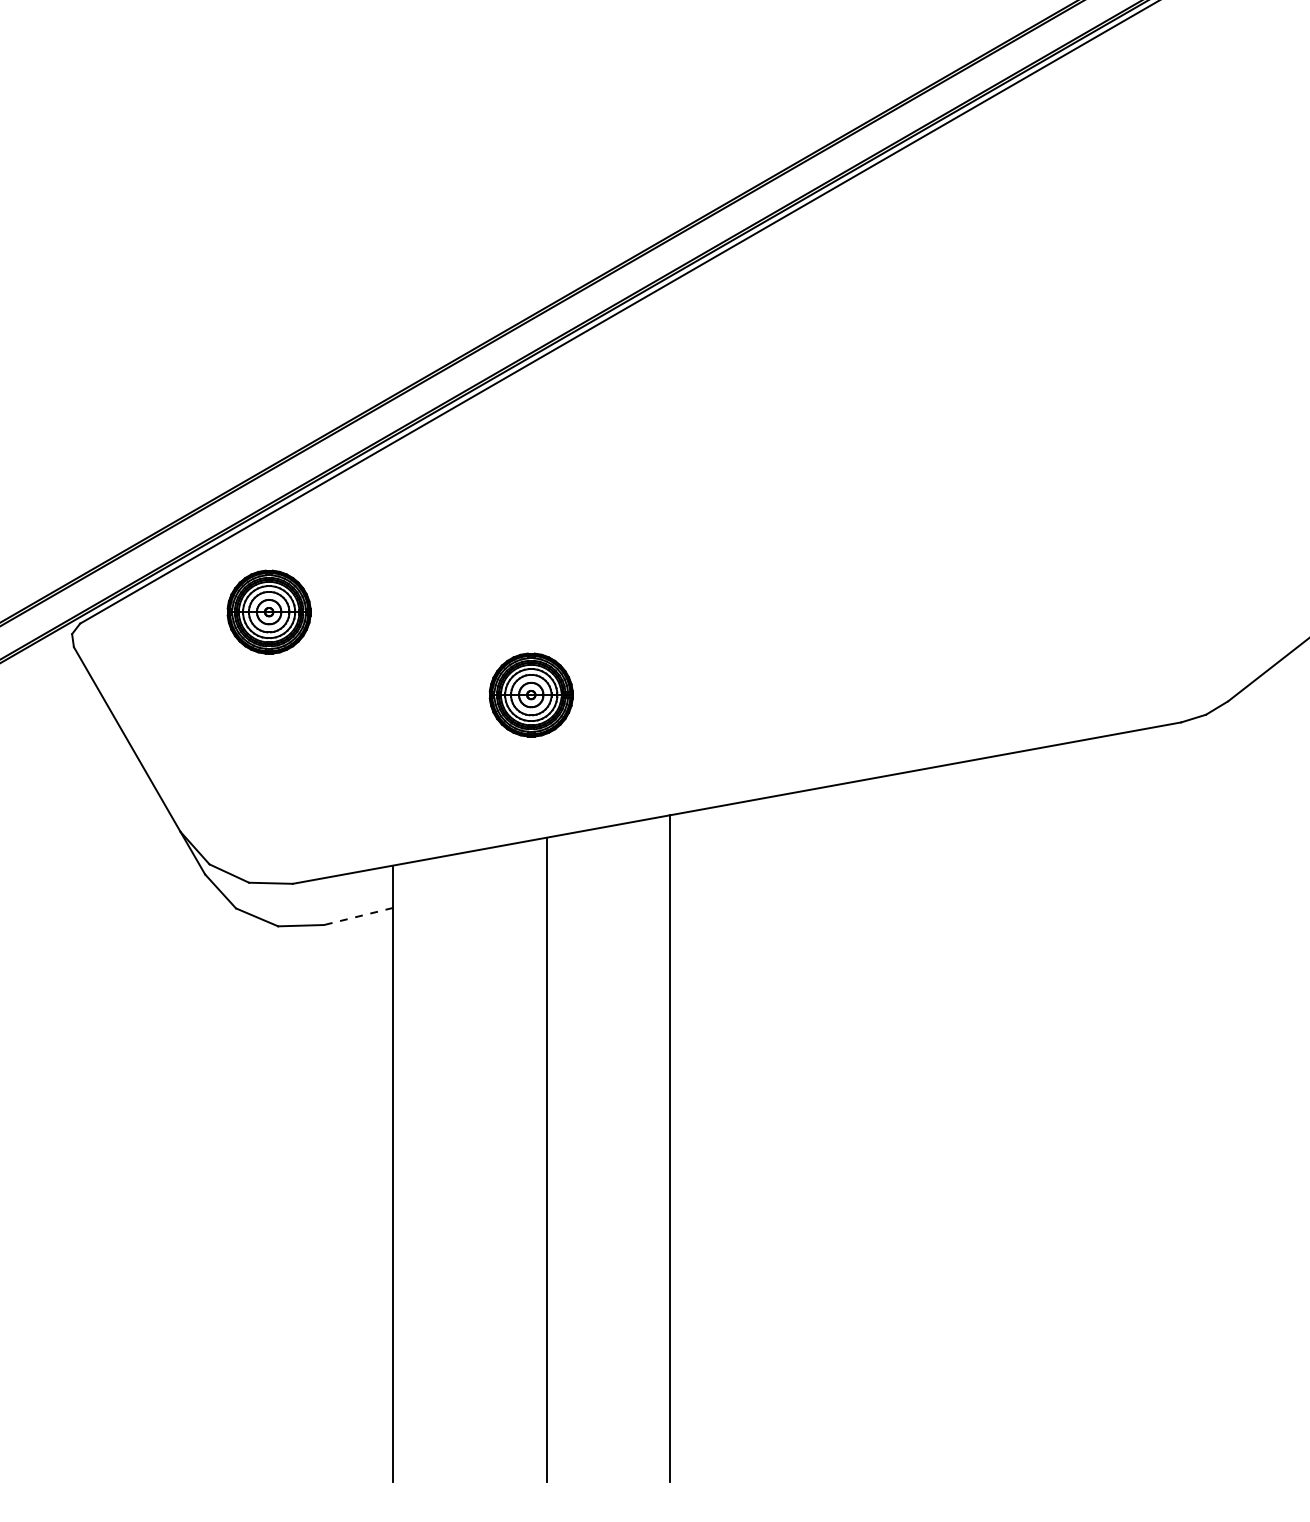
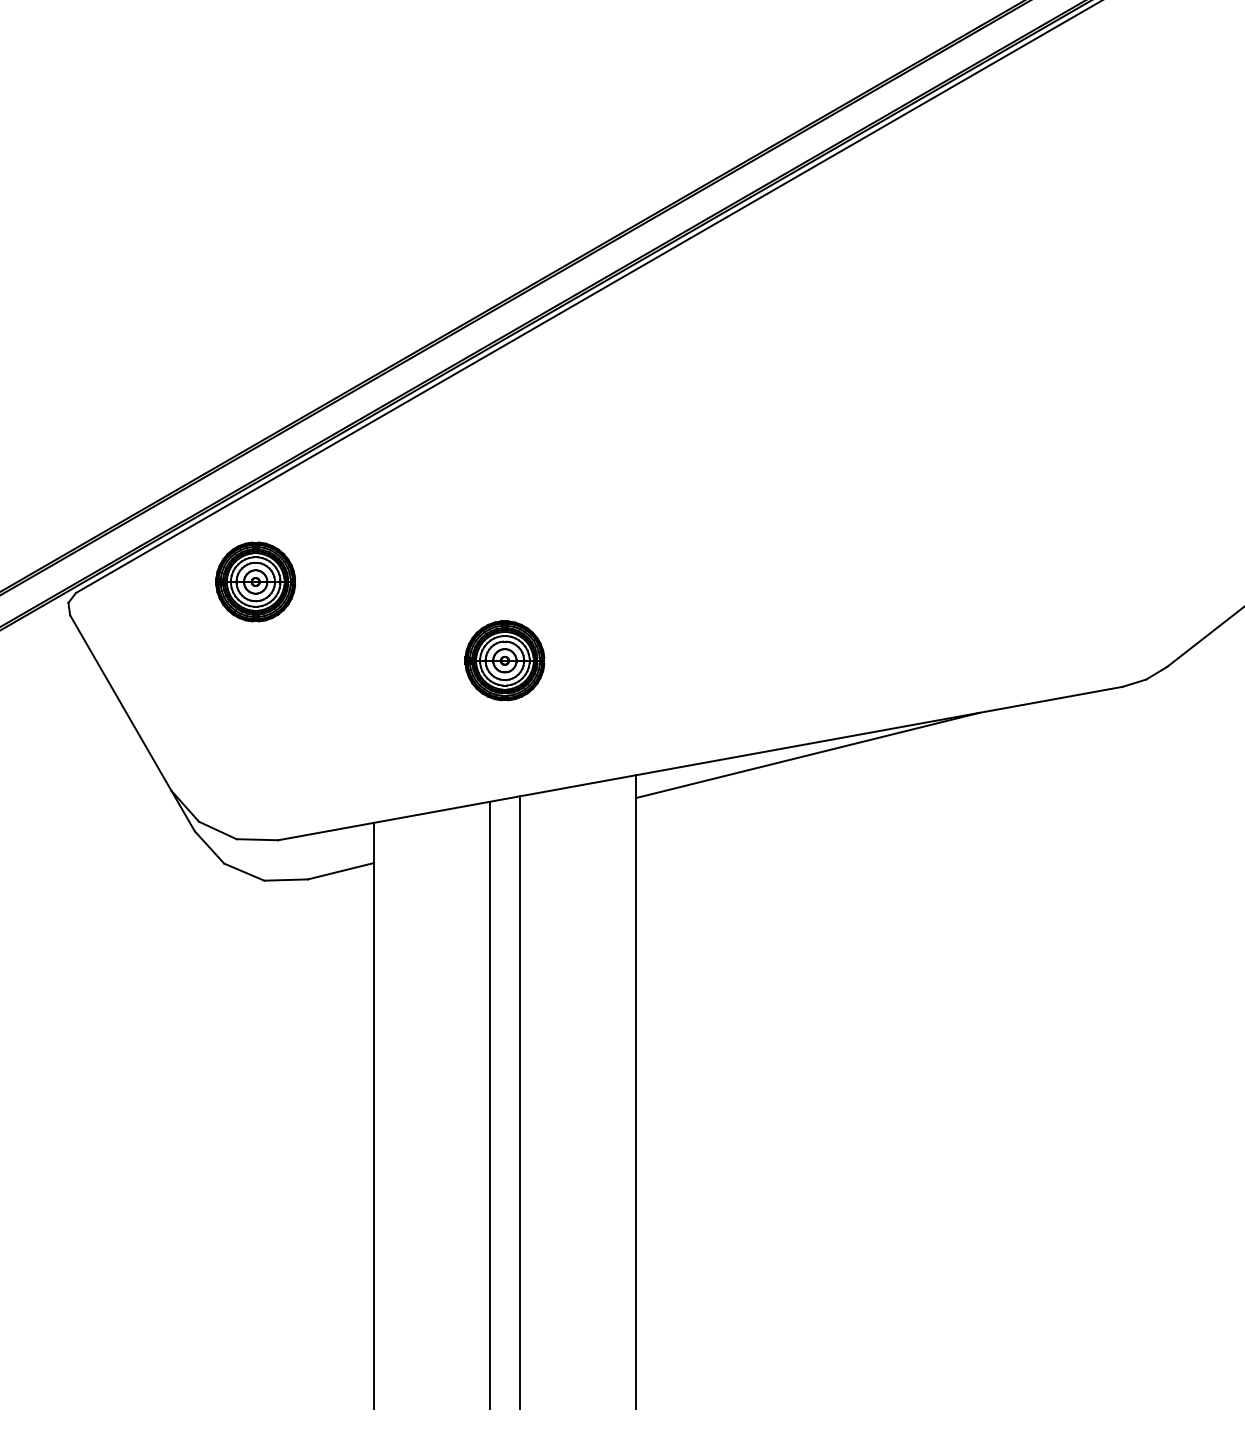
line: (849, 793) -> (807, 754), added
line: (358, 916) -> (340, 871), dashed -> solid
line: (516, 1162) -> (490, 1105), added

